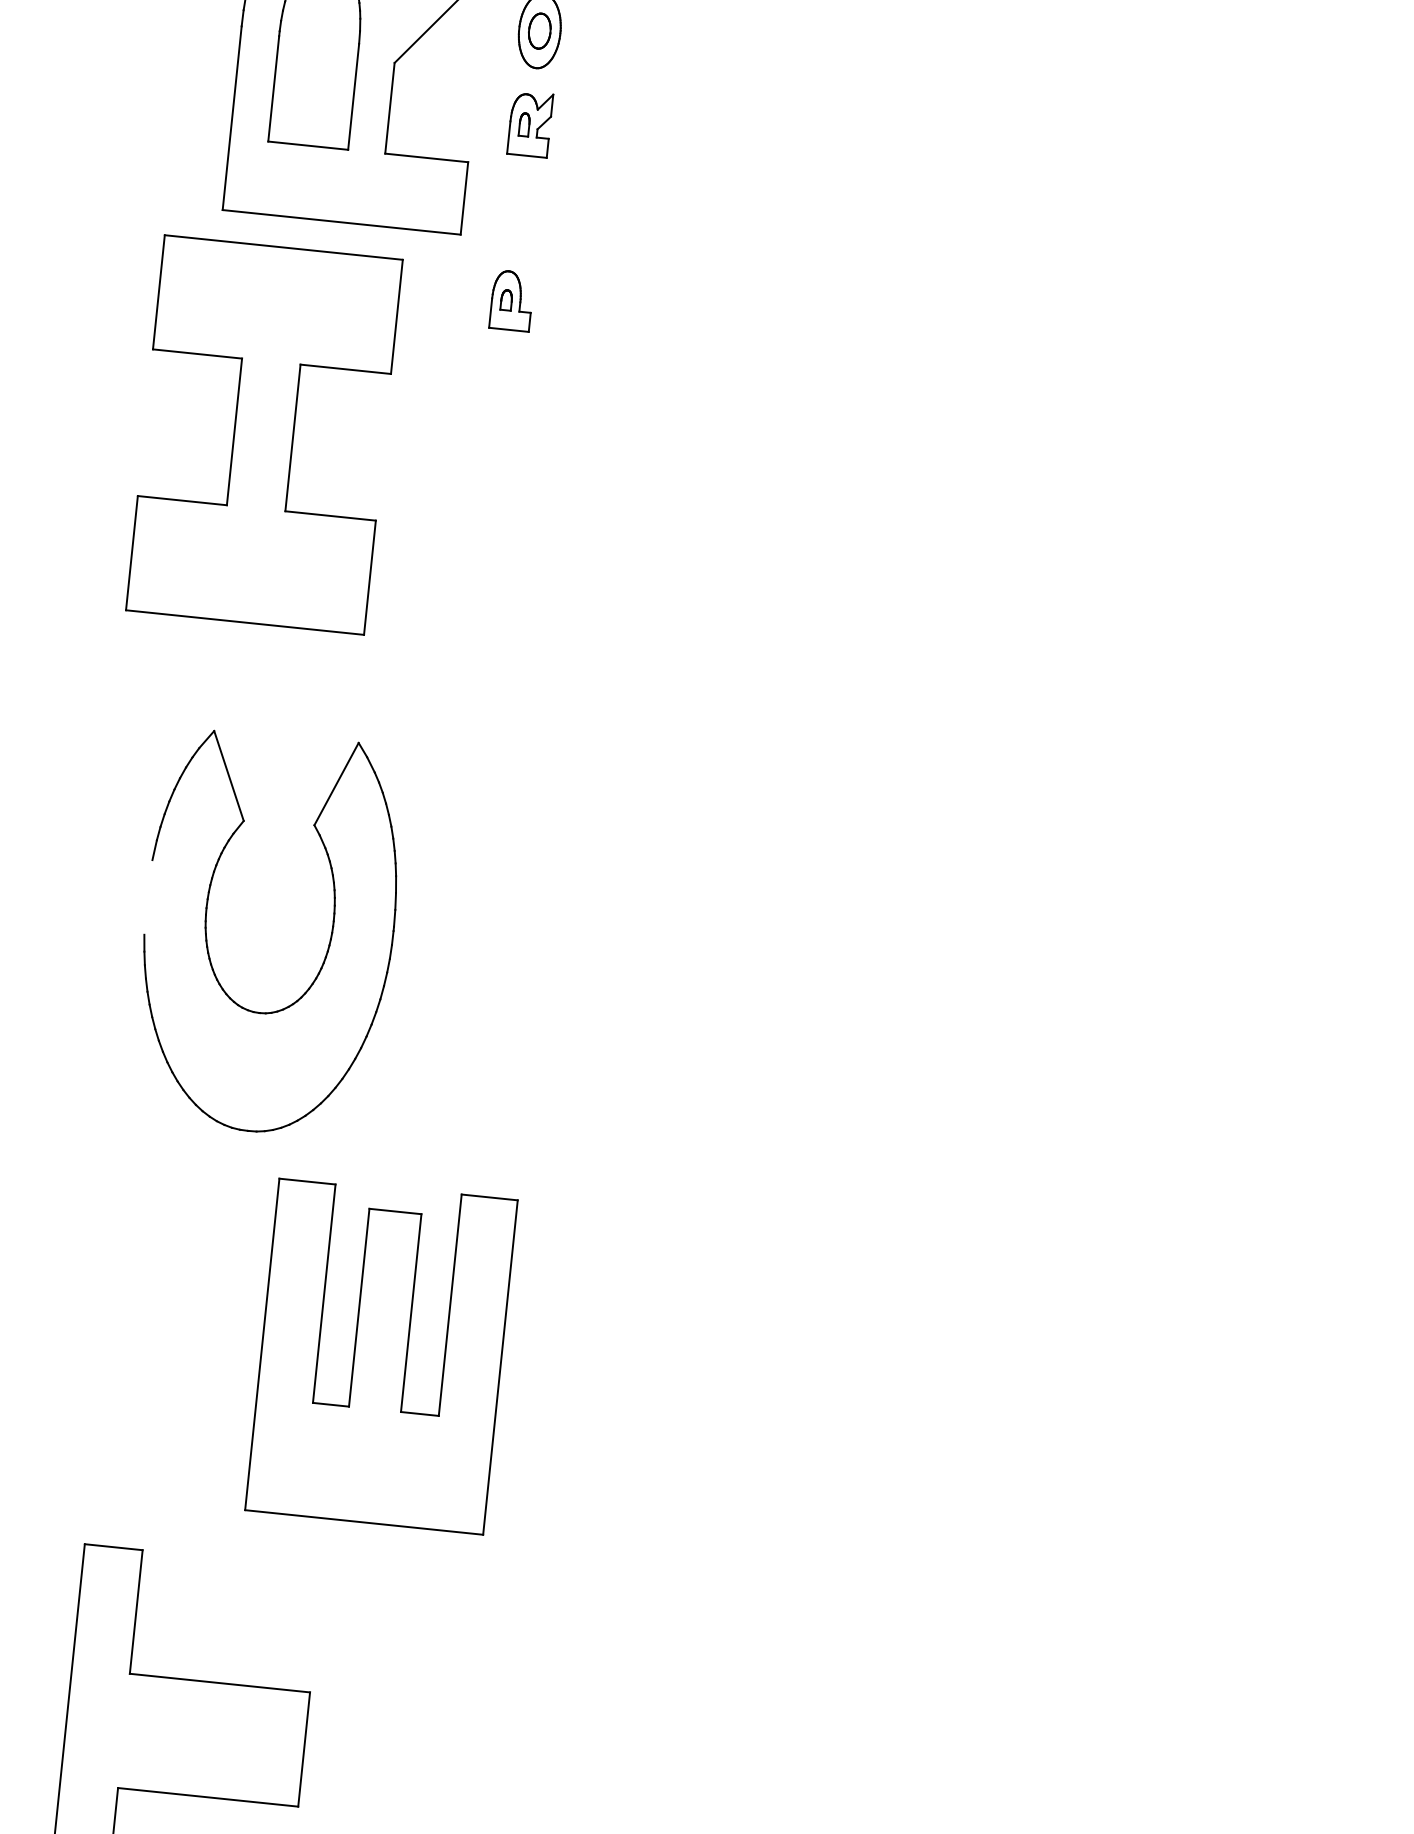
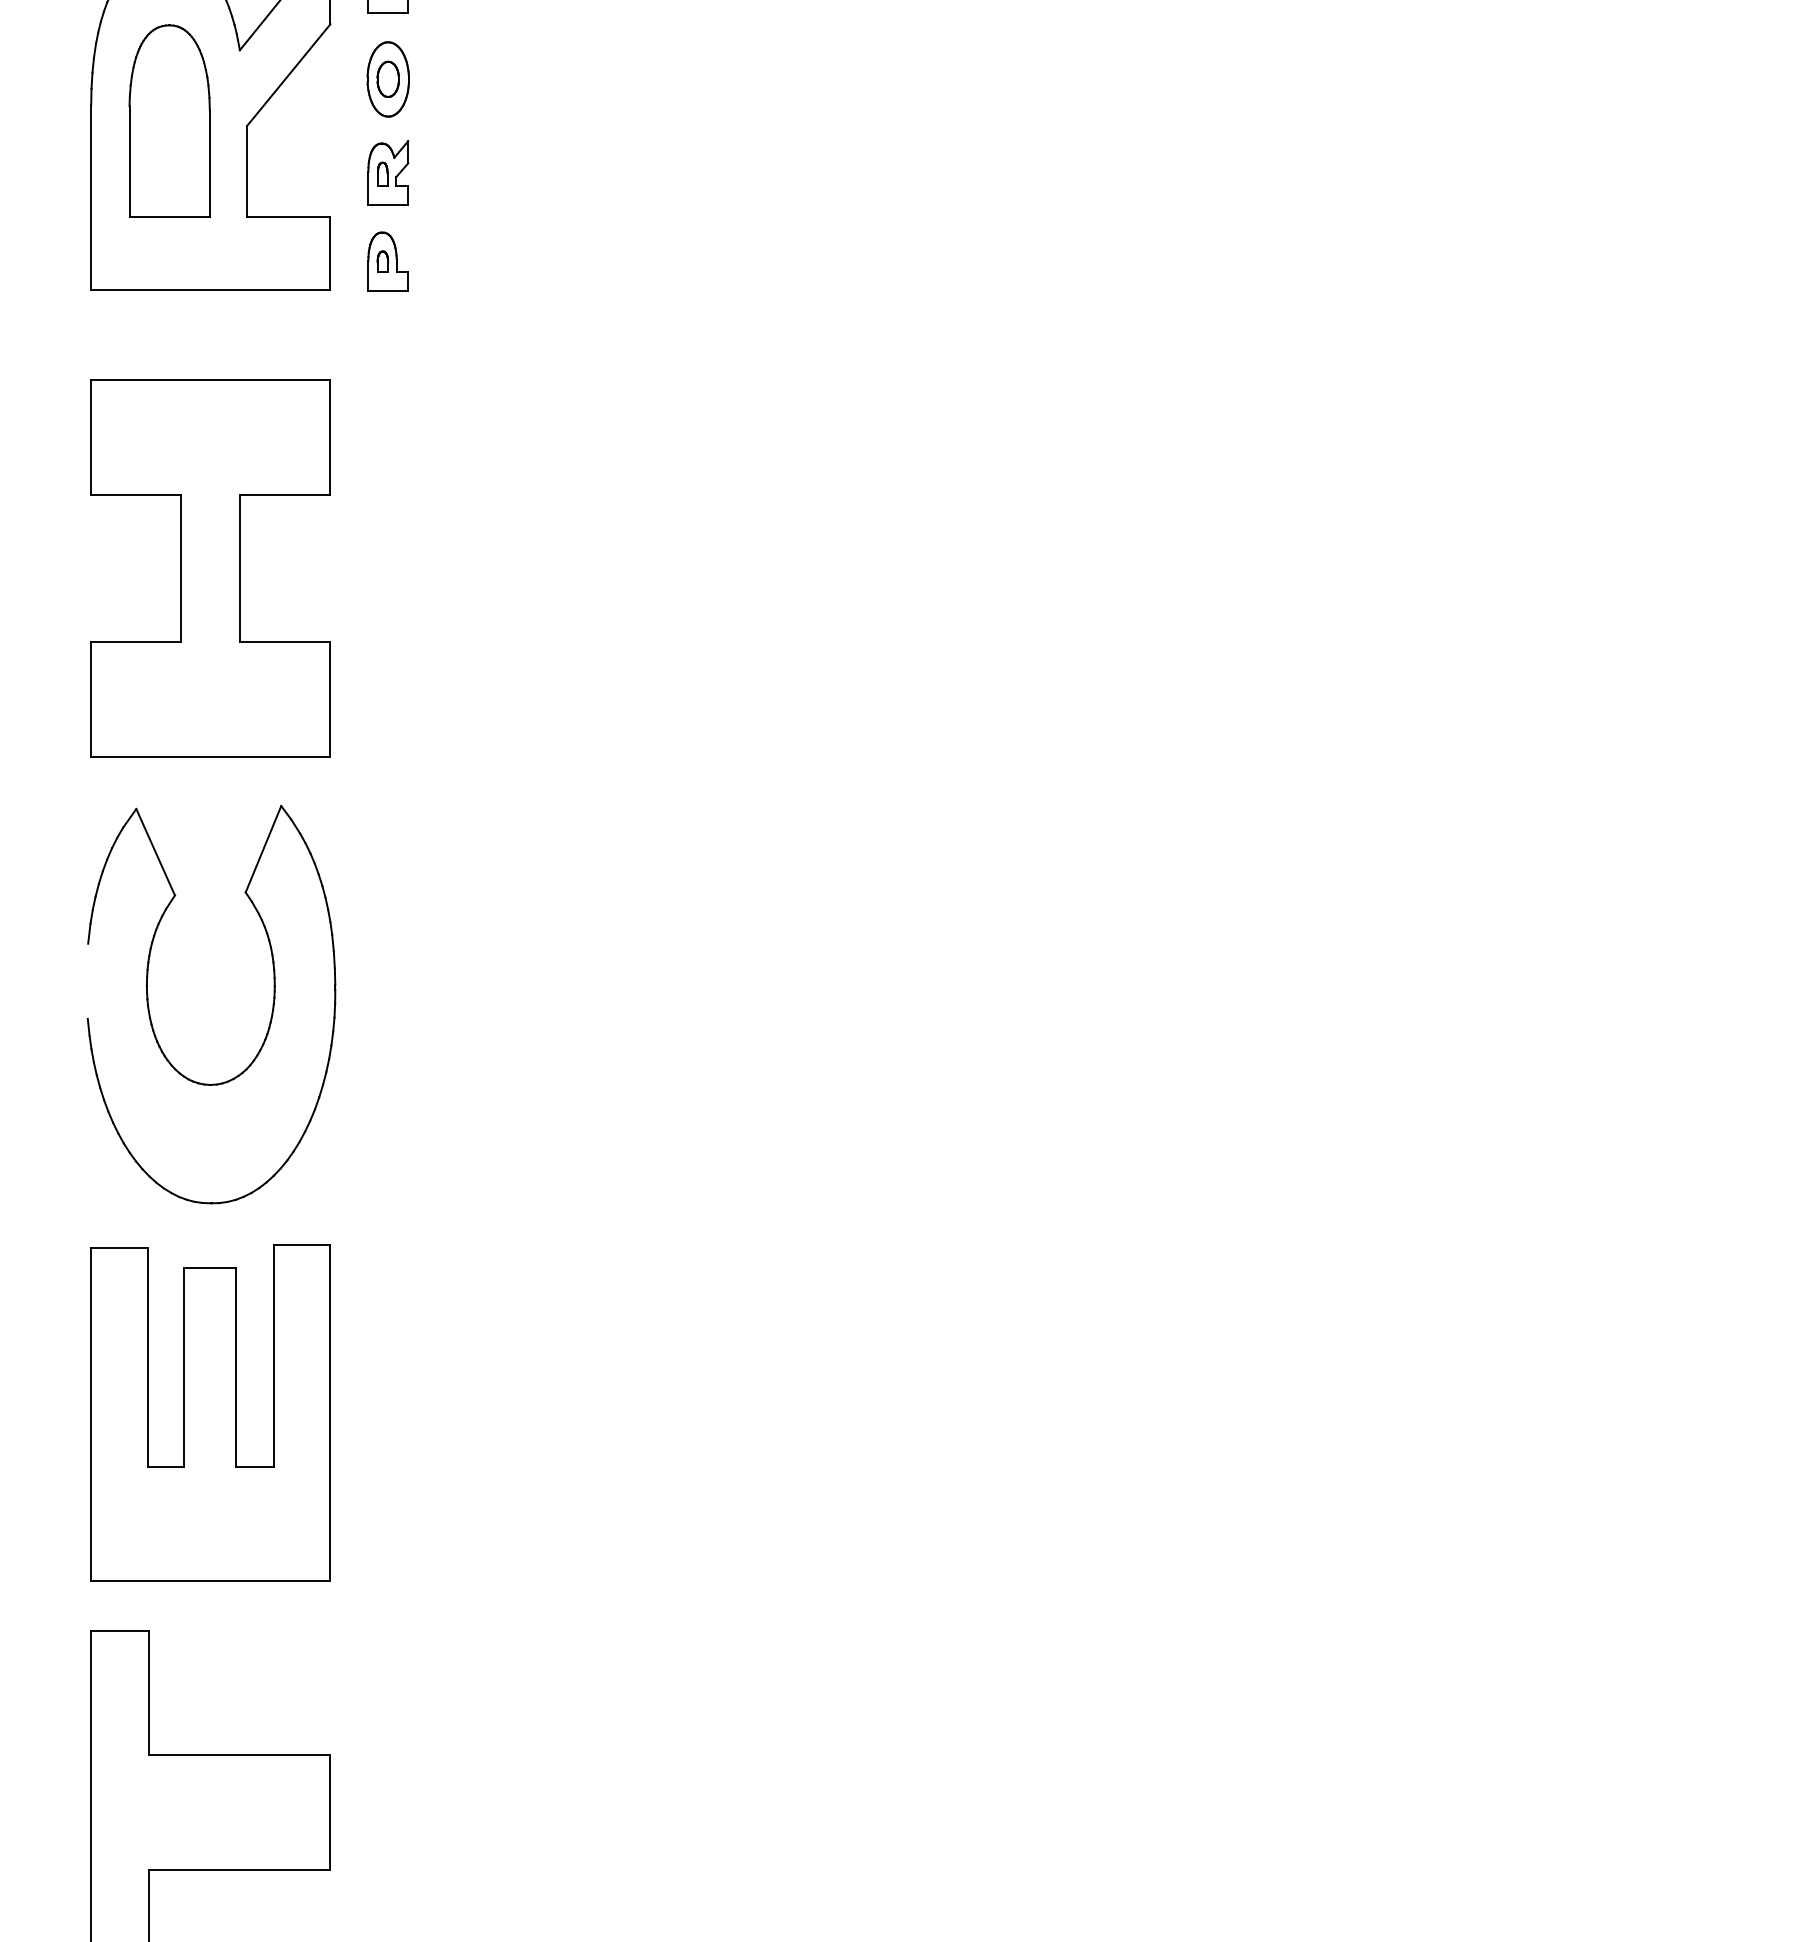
part: (511, 300) -> (387, 261), moved
part: (264, 435) -> (210, 568), moved
part: (381, 1354) -> (210, 1412), moved

